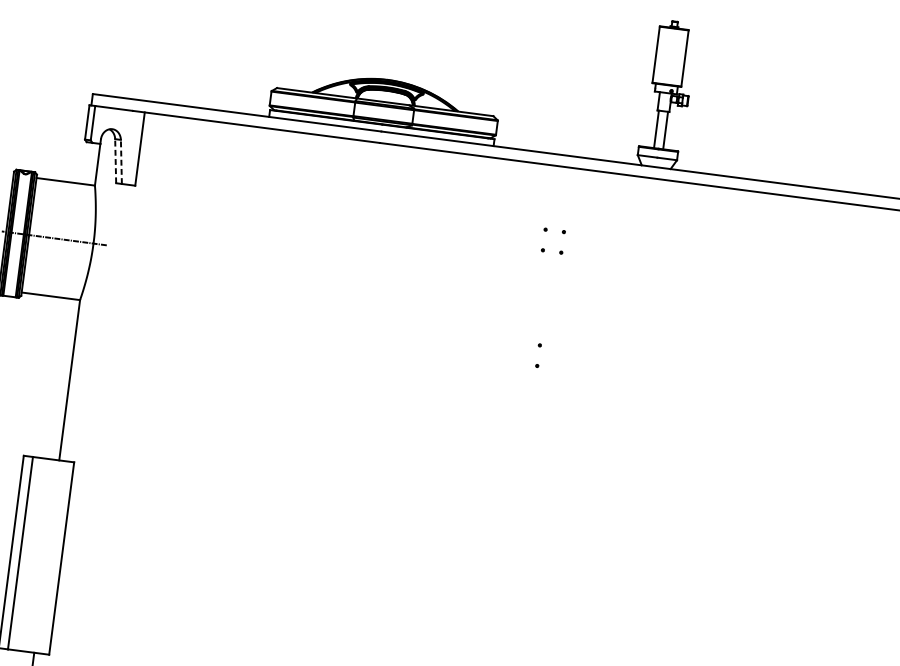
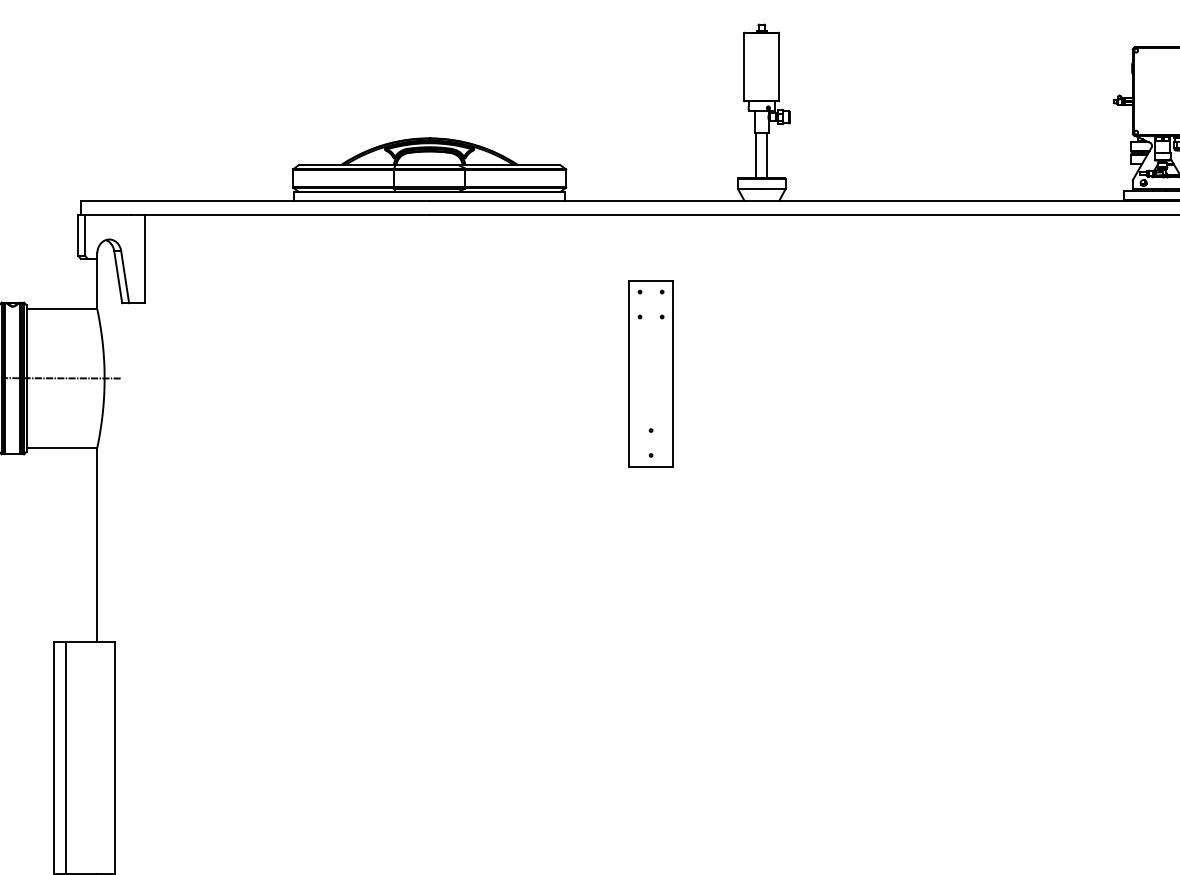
line: (115, 160) -> (118, 276), dashed -> solid
line: (121, 161) -> (125, 276), dashed -> solid
part: (545, 298) -> (650, 373), added

